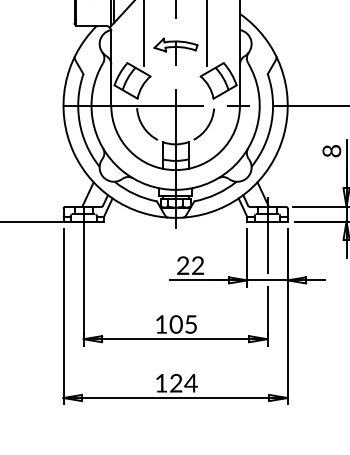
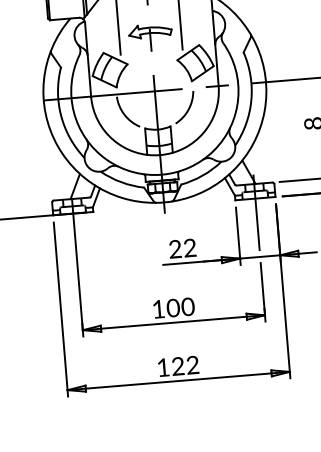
text: (190, 324) -> (187, 306), 105 -> 100
text: (190, 383) -> (192, 365), 124 -> 122

